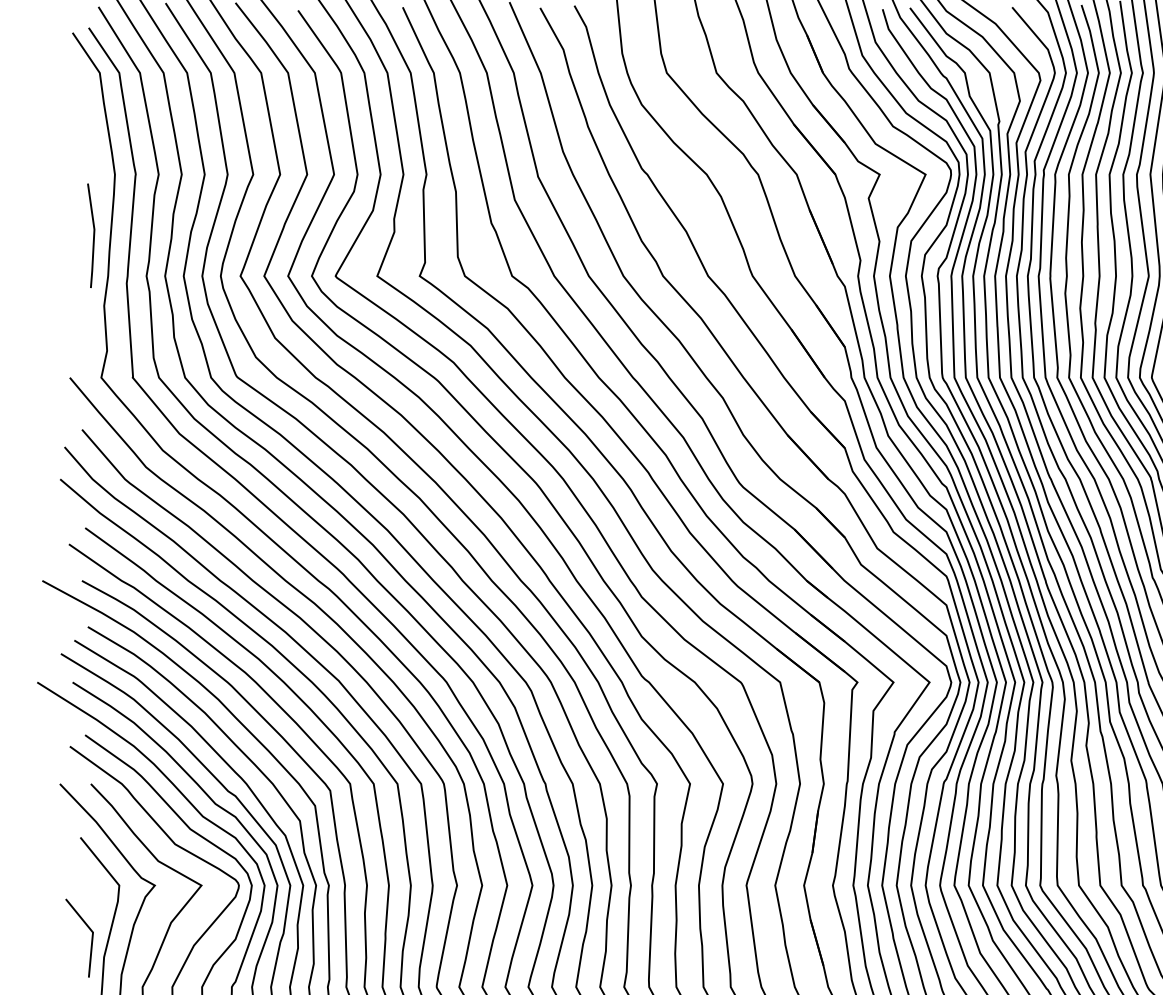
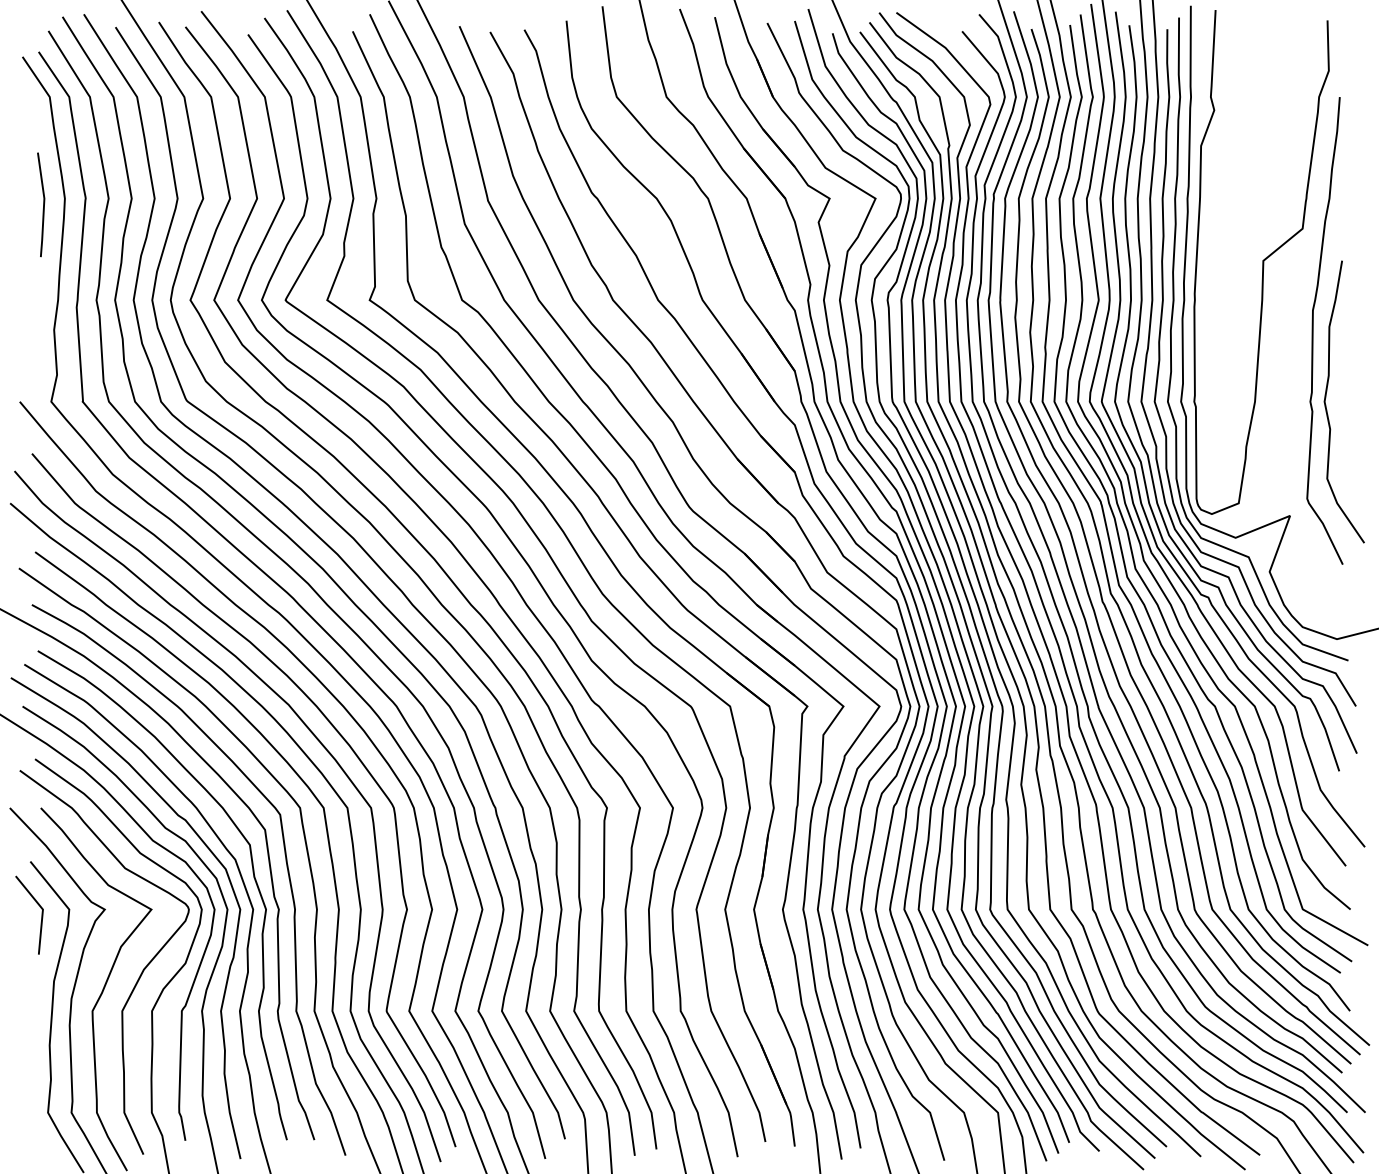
line: (93, 235) -> (43, 204), moved
line: (91, 937) -> (41, 914), moved

